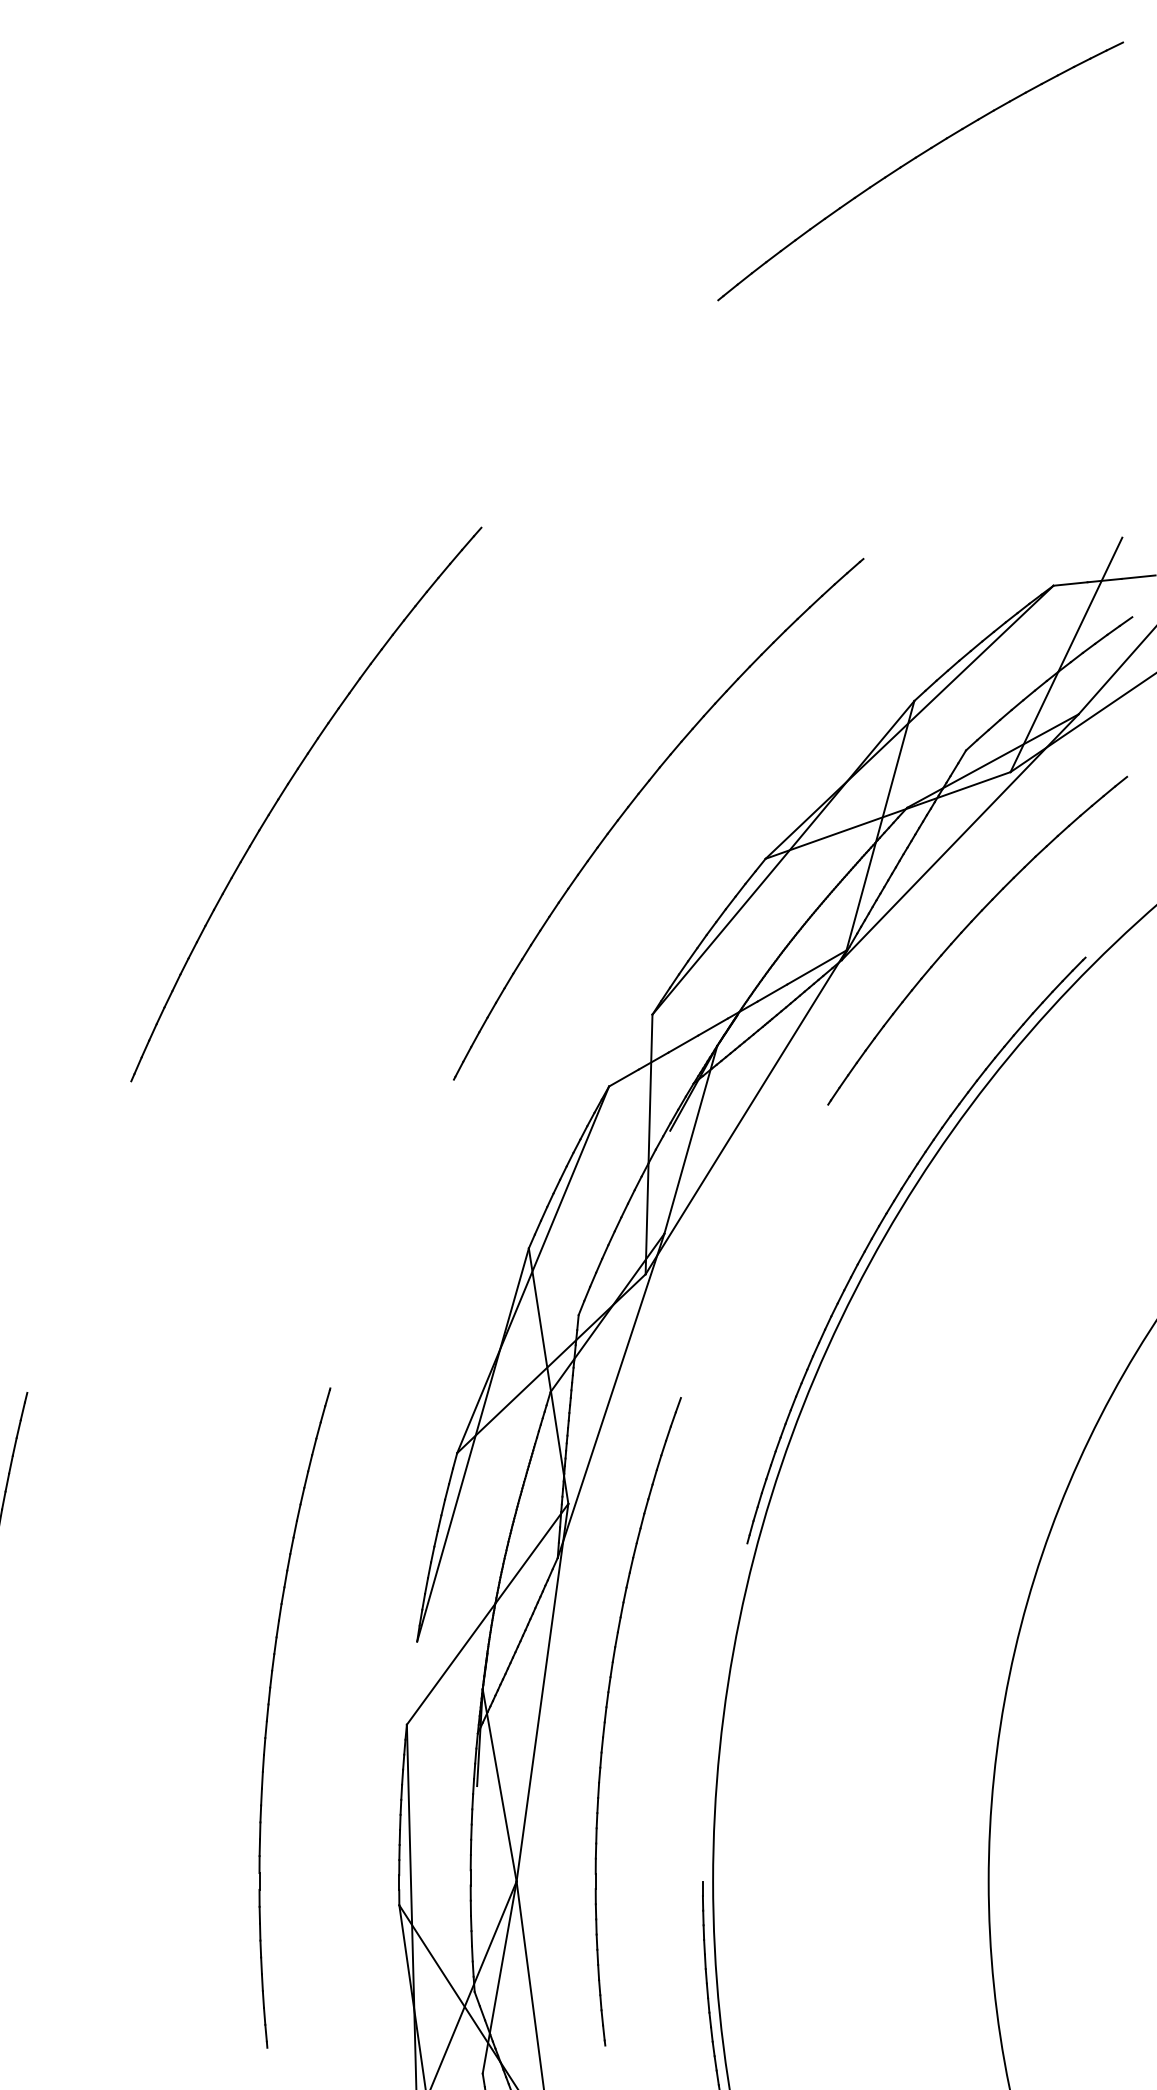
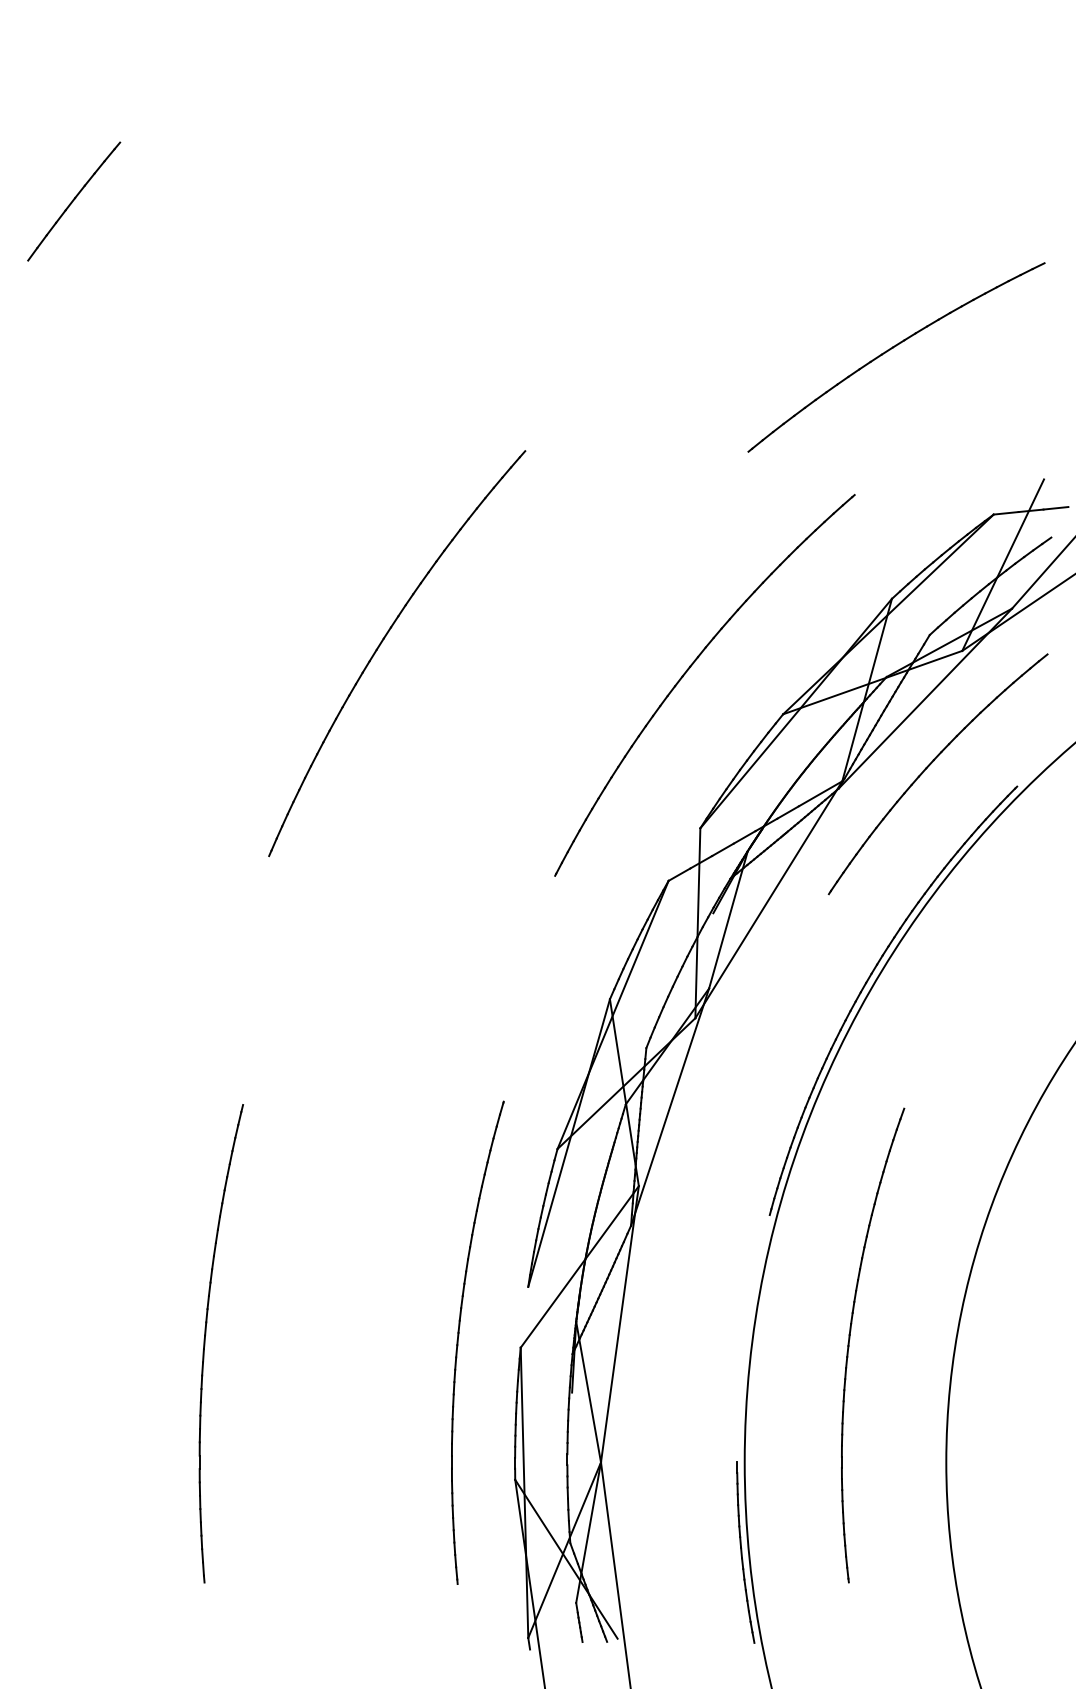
part: (912, 161) -> (890, 350), moved
part: (284, 792) -> (381, 644), moved
part: (607, 1713) -> (850, 1339), moved
part: (268, 1717) -> (458, 1342), moved

